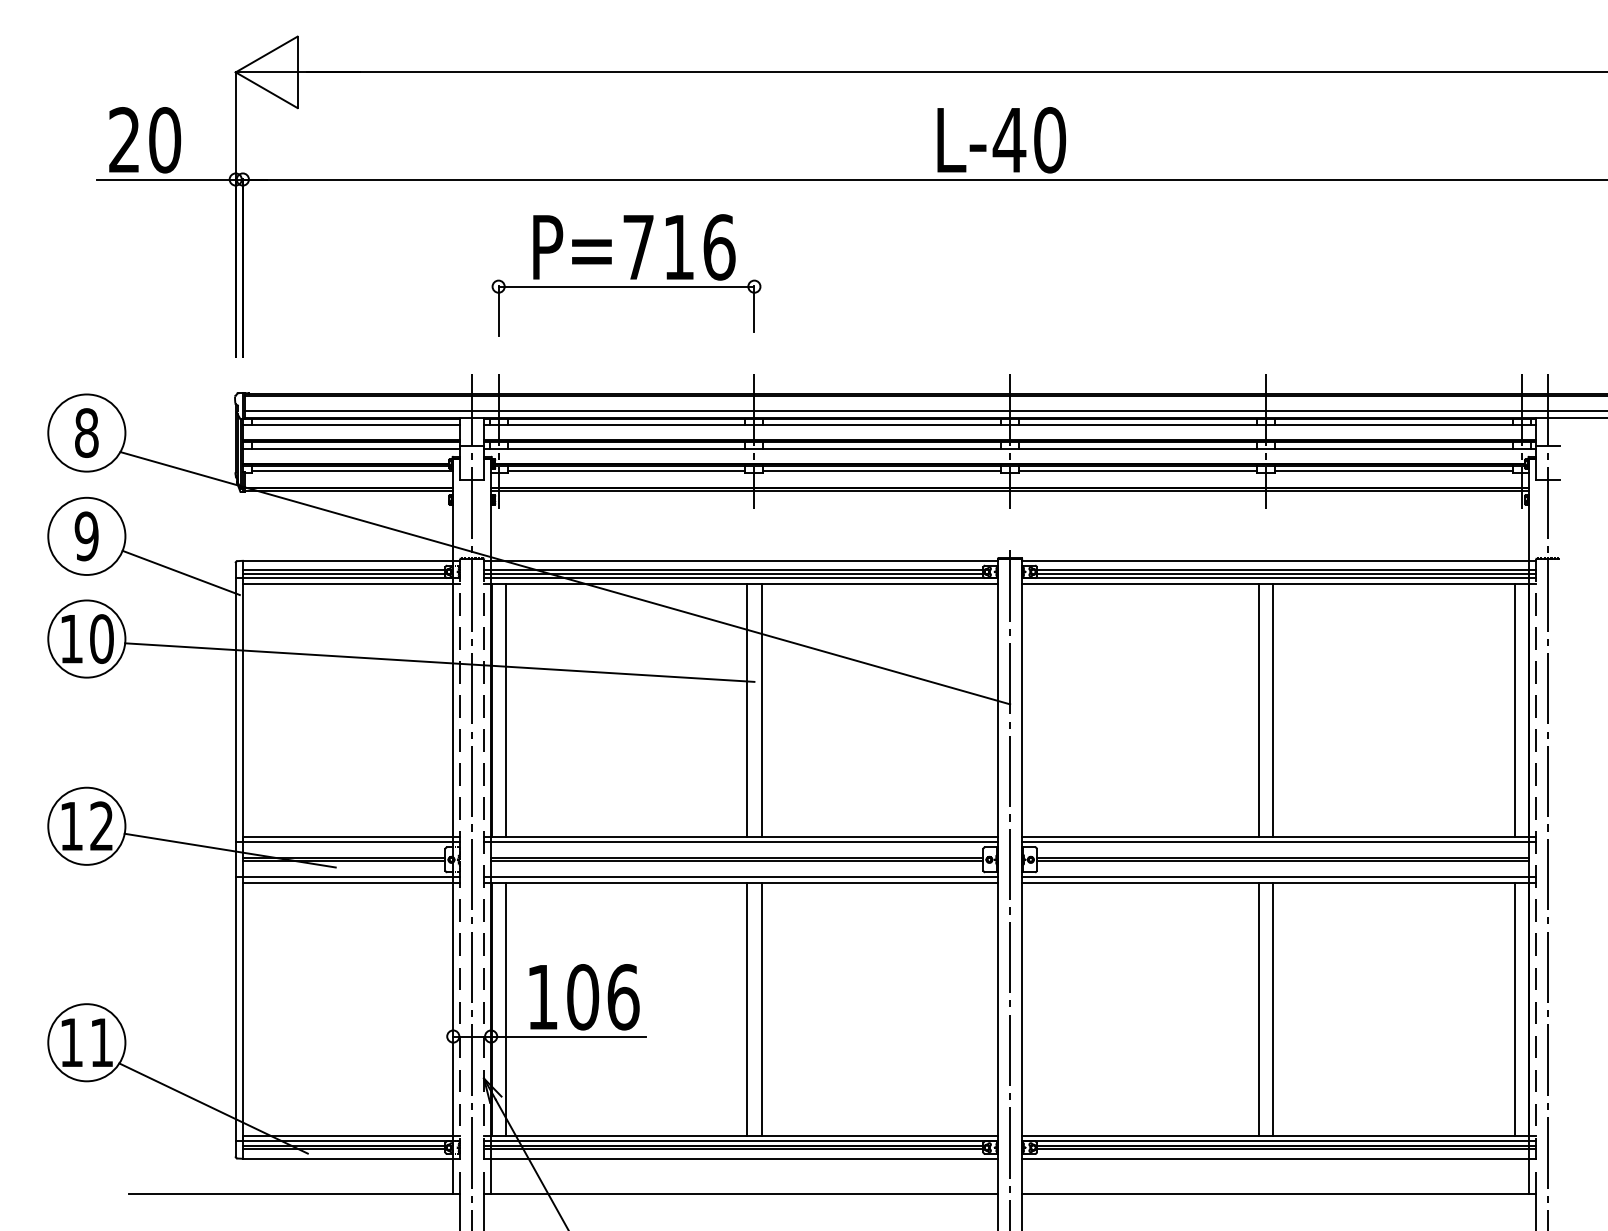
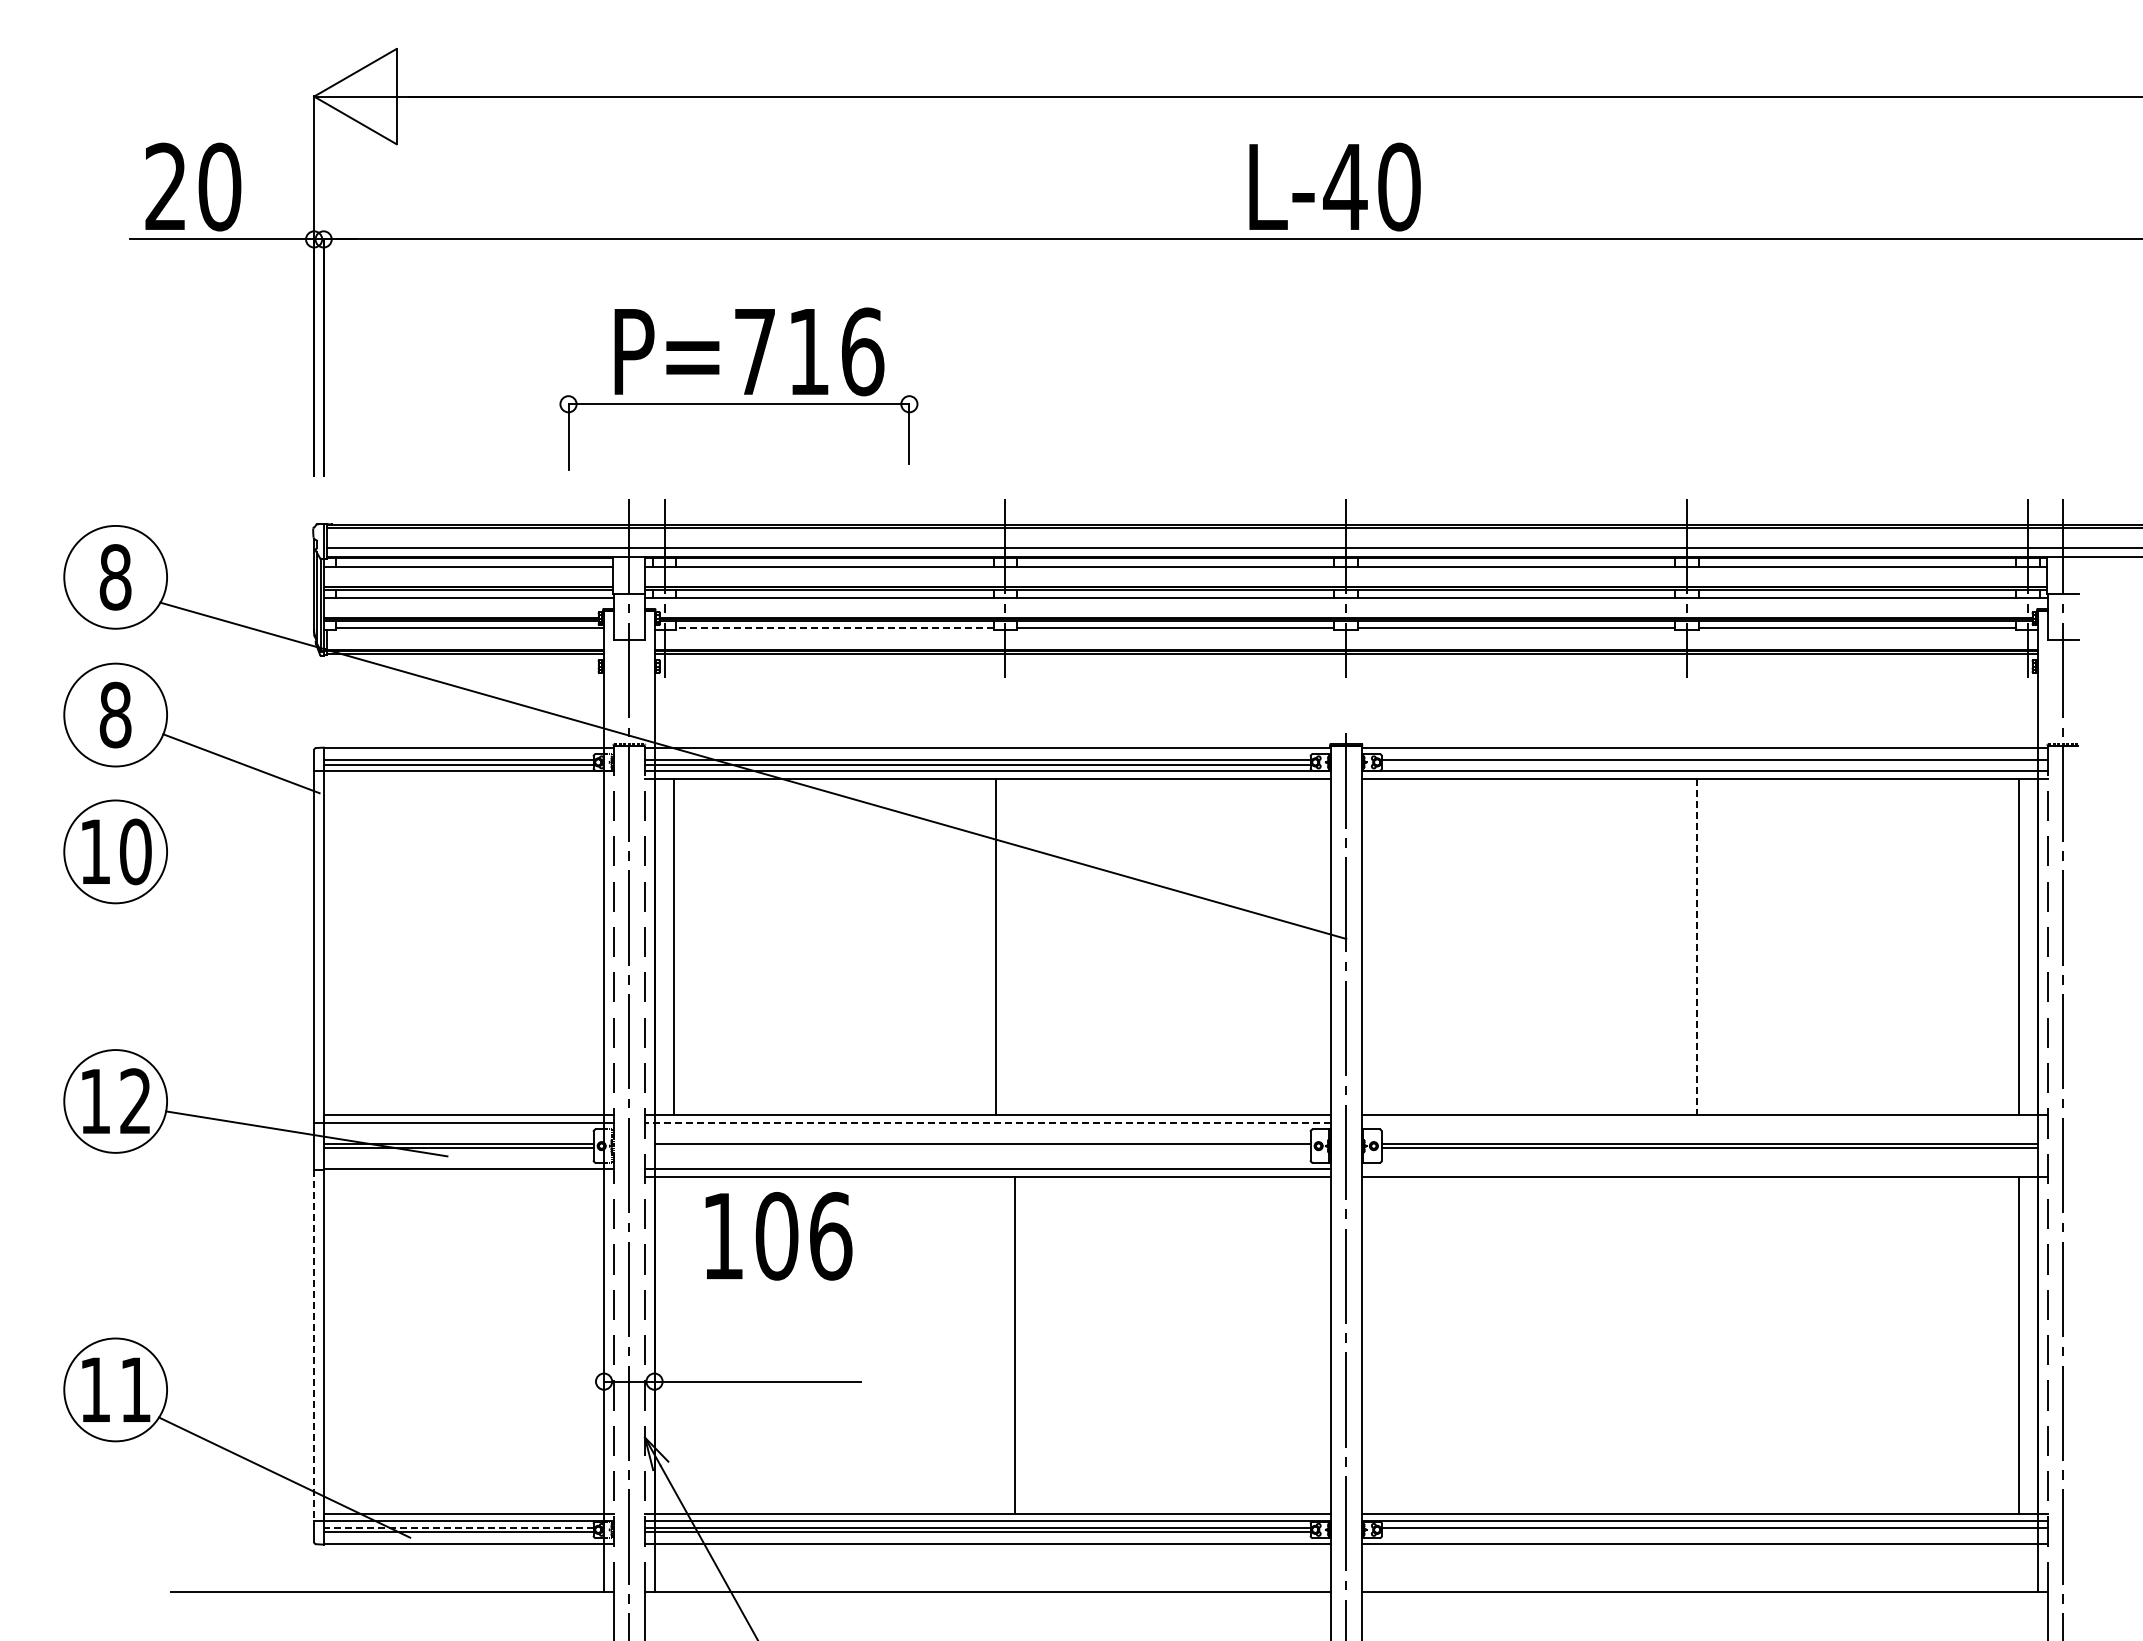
part: (630, 277) -> (744, 391), moved
line: (626, 470) -> (834, 627), solid -> dashed
text: (86, 535) -> (115, 714), 9 -> 8
line: (1286, 573) -> (1714, 764), removed
line: (351, 583) -> (468, 778), removed
line: (439, 662) -> (585, 882), removed
line: (761, 710) -> (1014, 946), removed
line: (1258, 710) -> (1677, 946), removed
line: (1272, 710) -> (1696, 947), solid -> dashed
line: (740, 842) -> (987, 1122), solid -> dashed
line: (1278, 842) -> (1704, 1122), removed
line: (737, 861) -> (982, 1148), removed
line: (1278, 877) -> (1704, 1169), removed
line: (351, 882) -> (468, 1176), removed
text: (584, 997) -> (778, 1236), moved
line: (506, 1008) -> (674, 1344), removed
line: (746, 1008) -> (995, 1344), removed
line: (1258, 1008) -> (1677, 1344), removed
line: (1272, 1008) -> (1696, 1344), removed
line: (236, 1009) -> (314, 1345), solid -> dashed
line: (344, 1145) -> (458, 1527), solid -> dashed
line: (1286, 1148) -> (1714, 1531), removed

